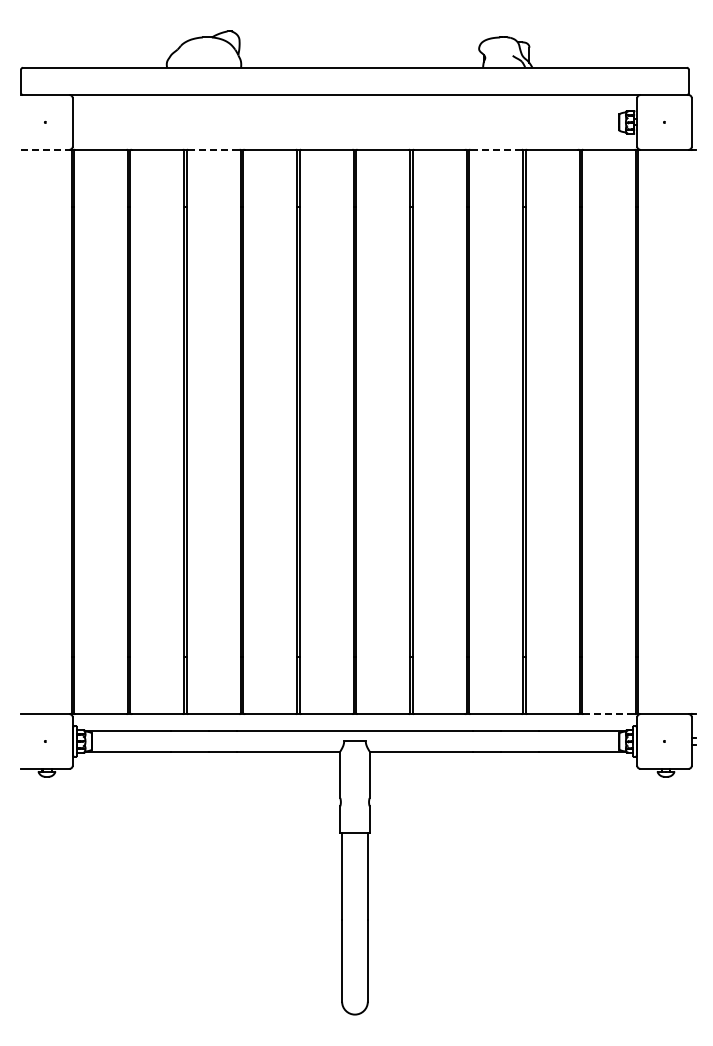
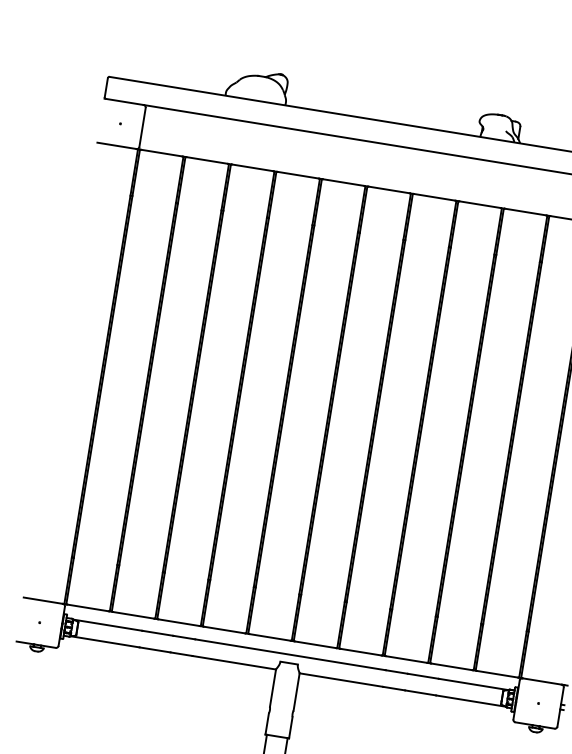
line: (45, 149) -> (117, 145), dashed -> solid
line: (213, 149) -> (252, 167), dashed -> solid
line: (496, 149) -> (480, 204), dashed -> solid
line: (608, 714) -> (496, 674), dashed -> solid

